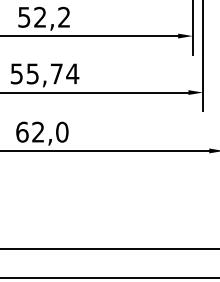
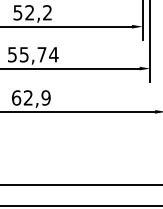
text: (61, 131) -> (45, 97), 62,0 -> 62,9

